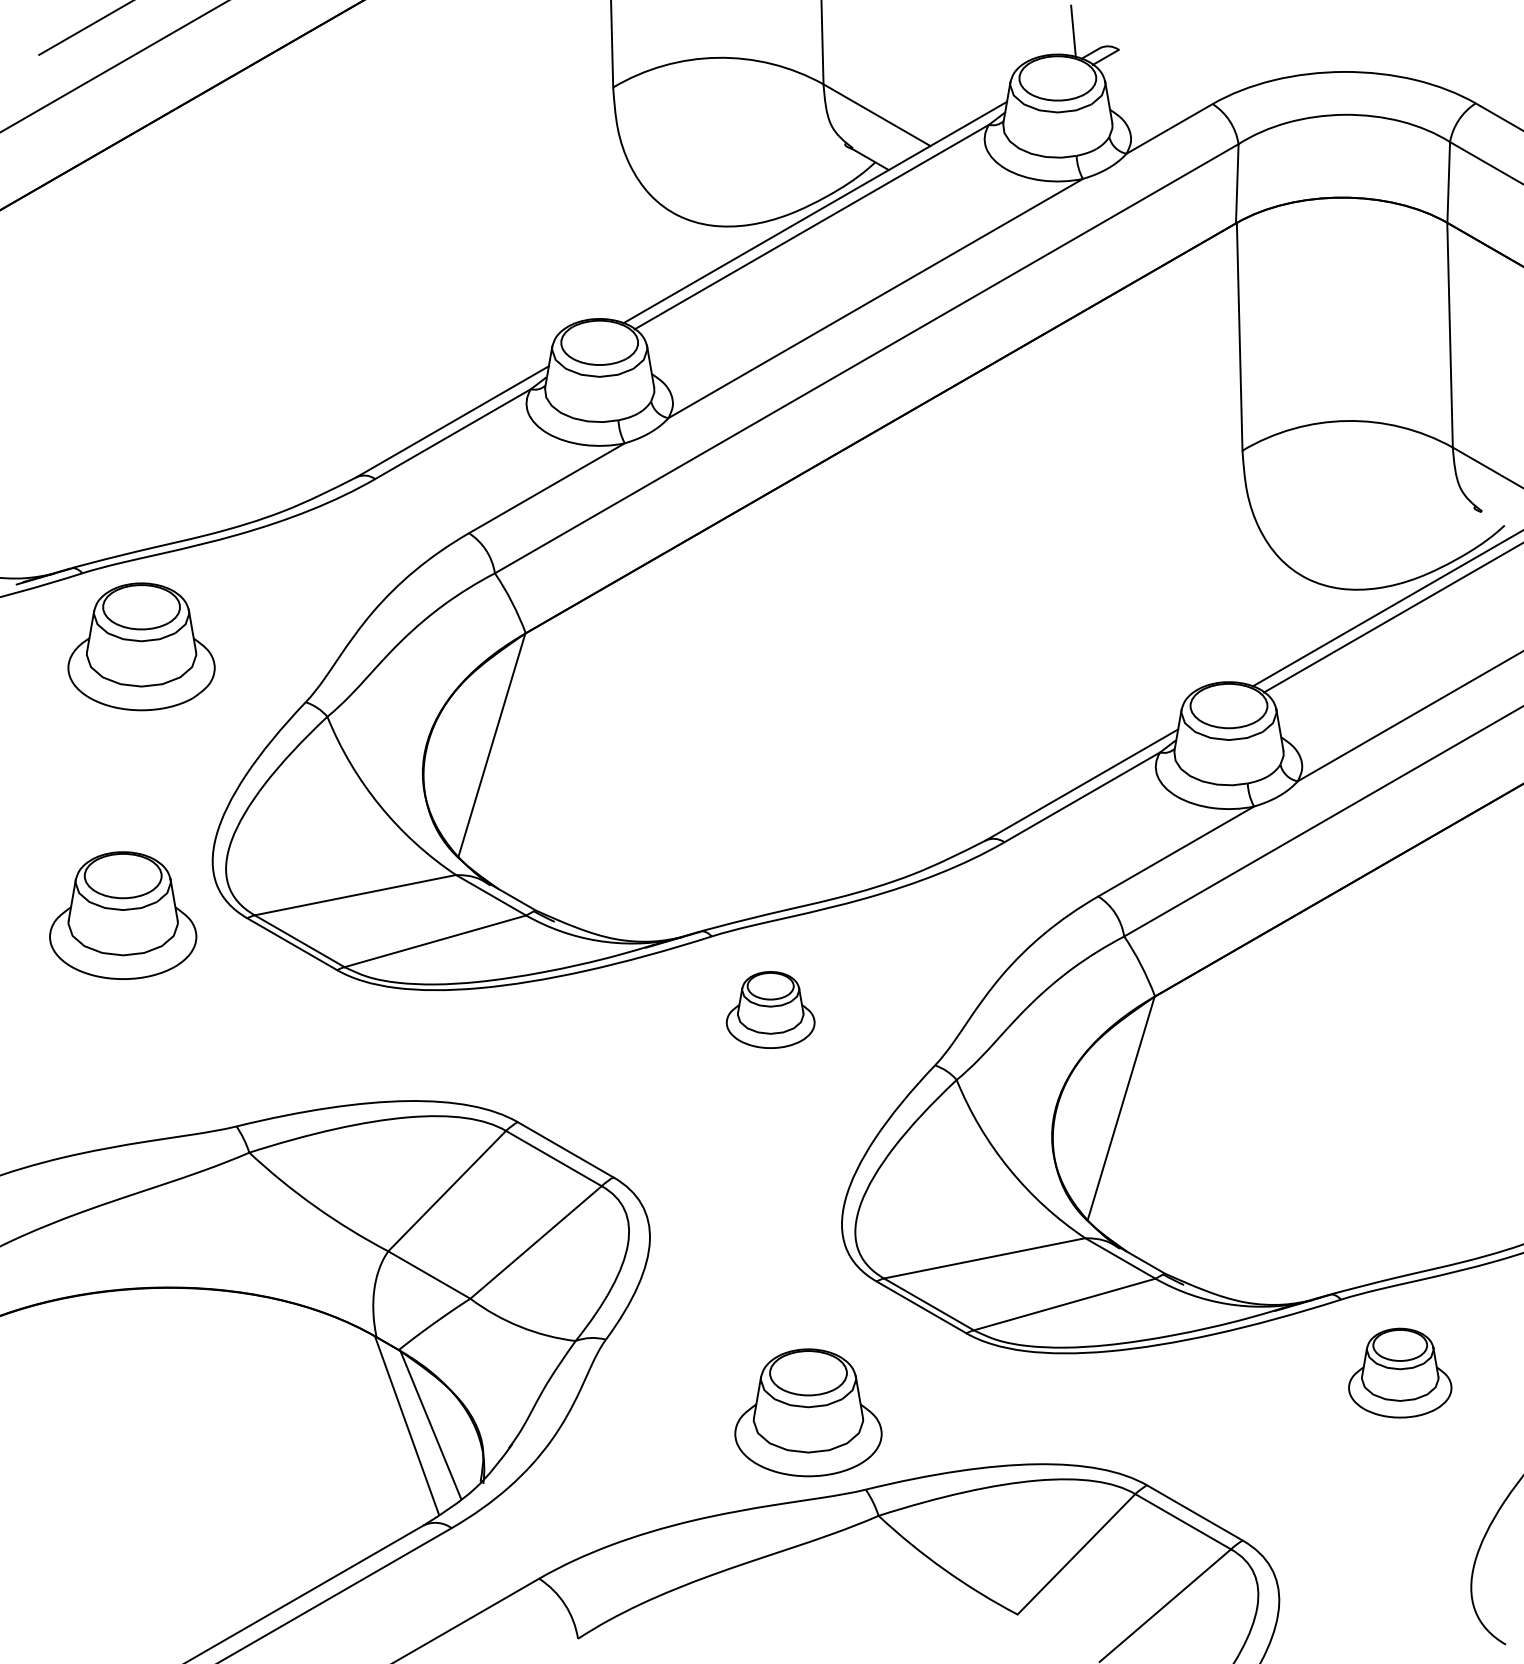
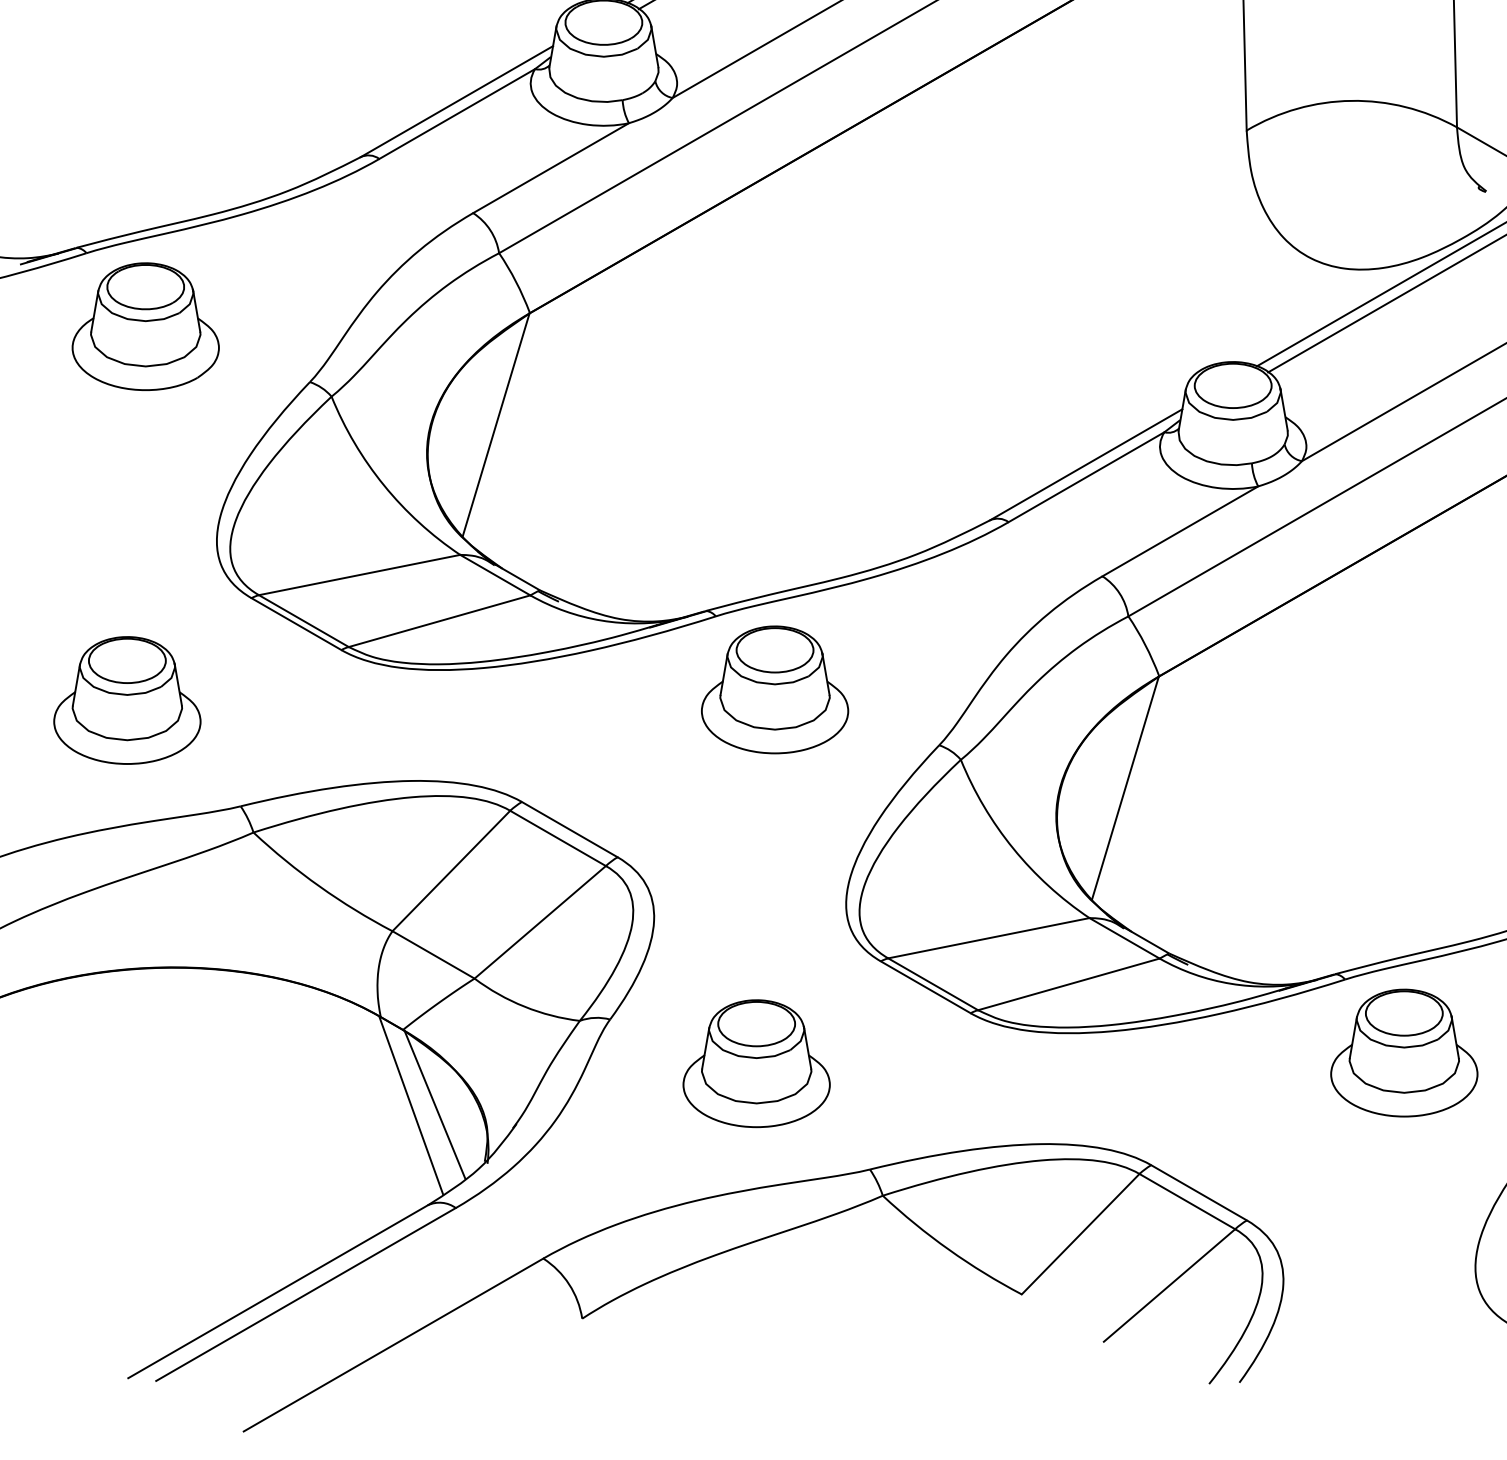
part: (123, 915) -> (127, 700), moved
part: (770, 1009) -> (774, 689), size x1.67
part: (1400, 1372) -> (1404, 1052), size x1.43
part: (808, 1412) -> (756, 1063), moved

